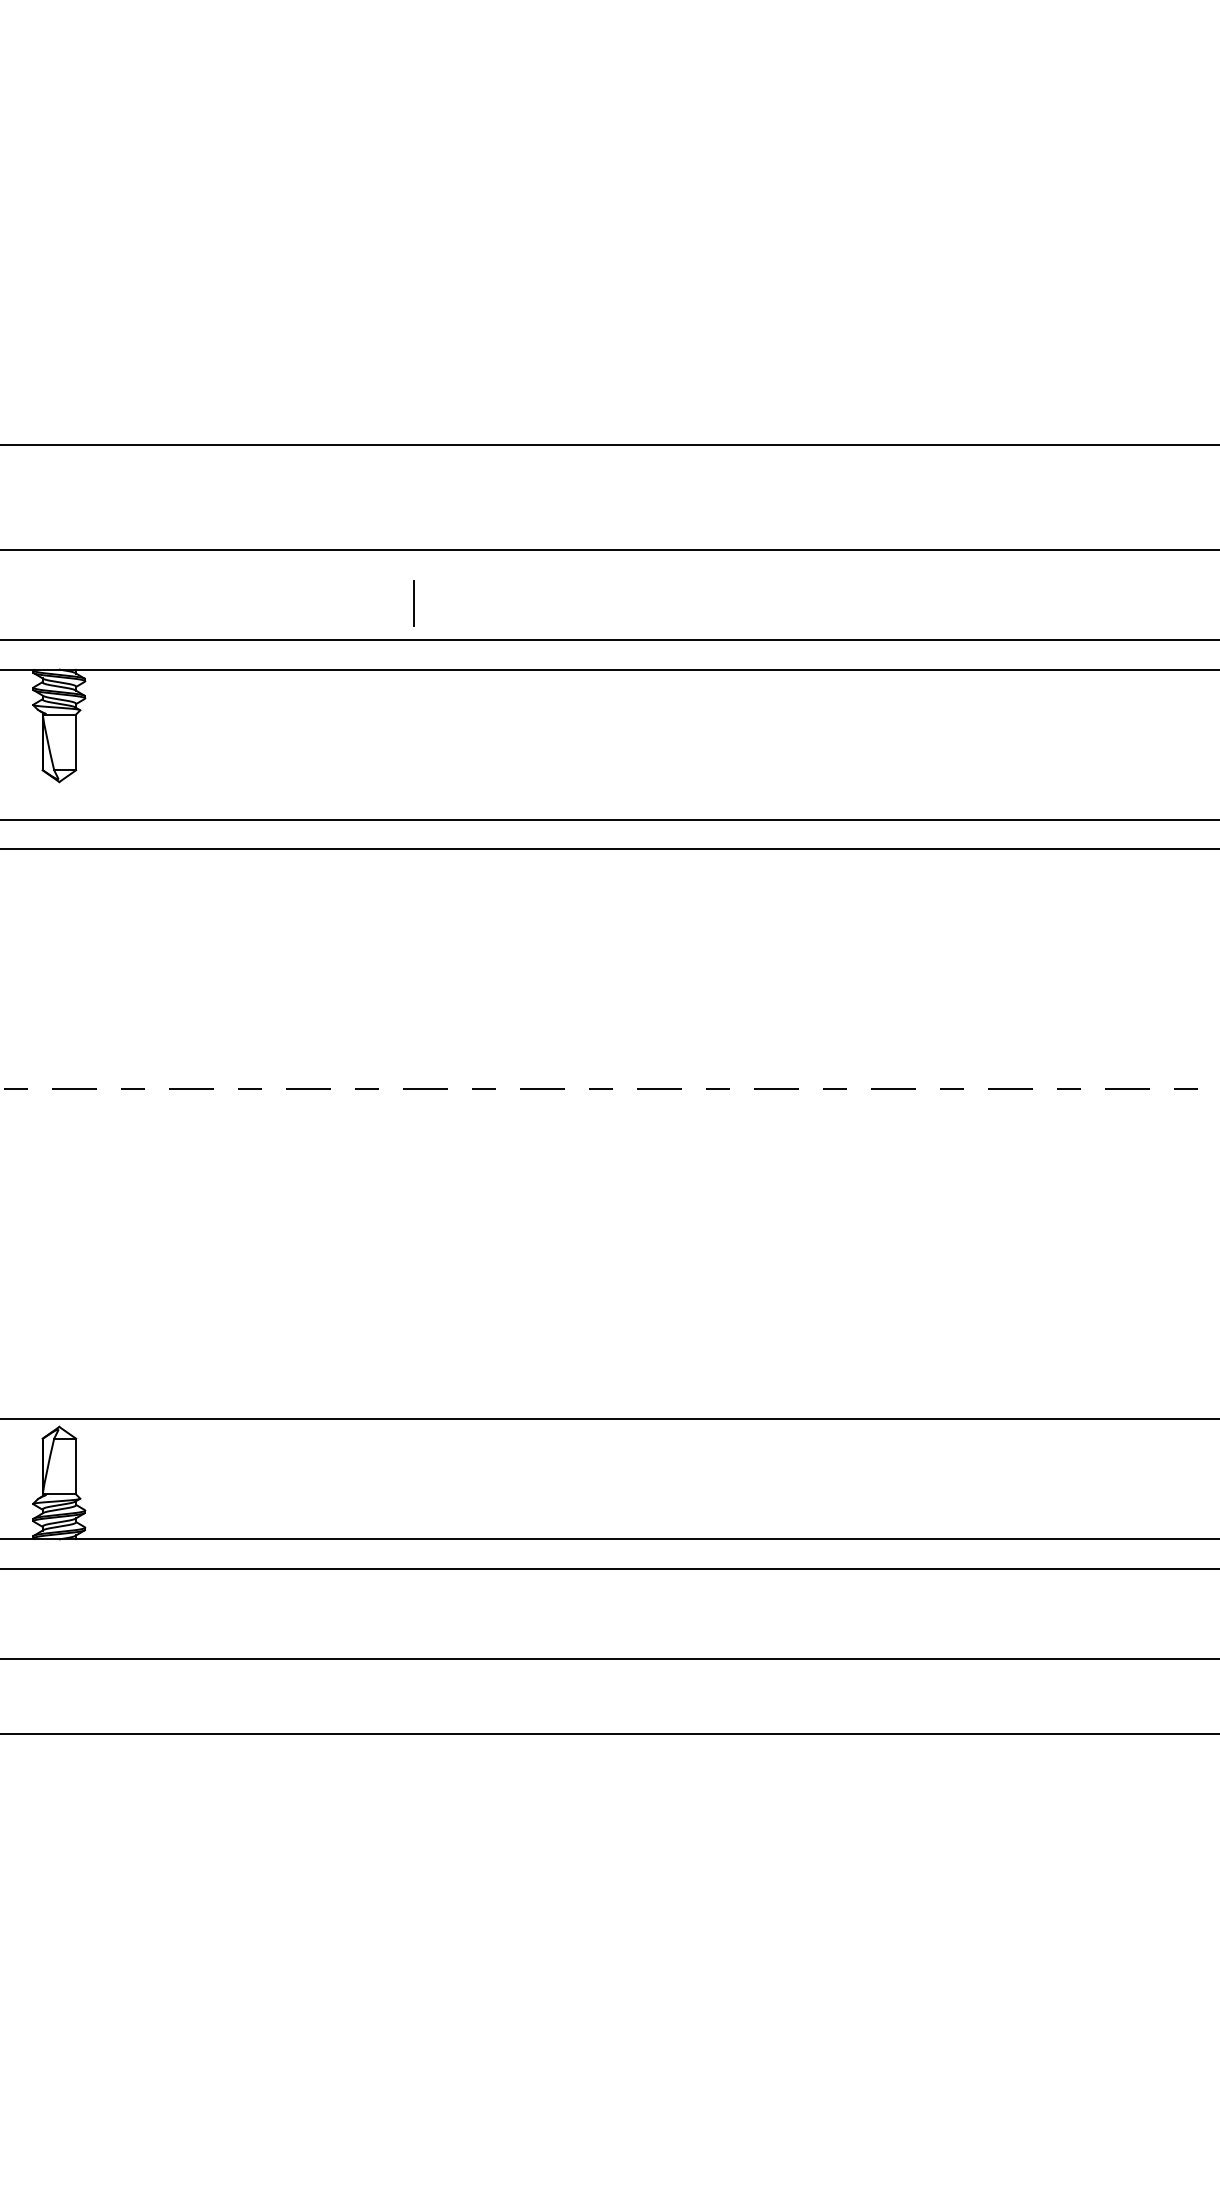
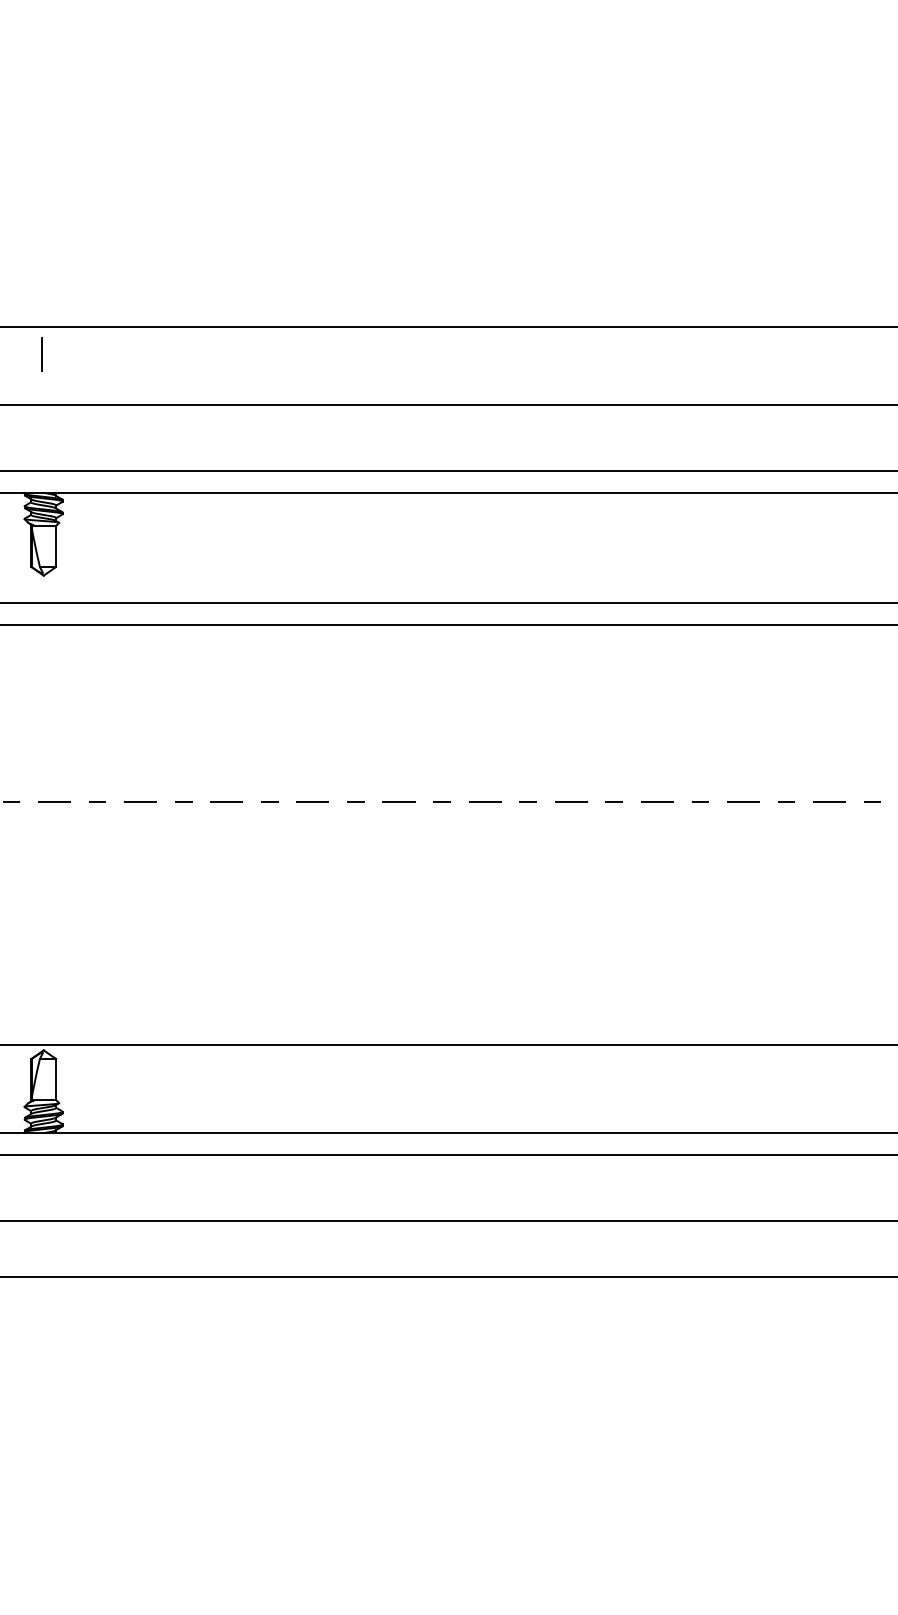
line: (413, 603) -> (41, 355), moved

